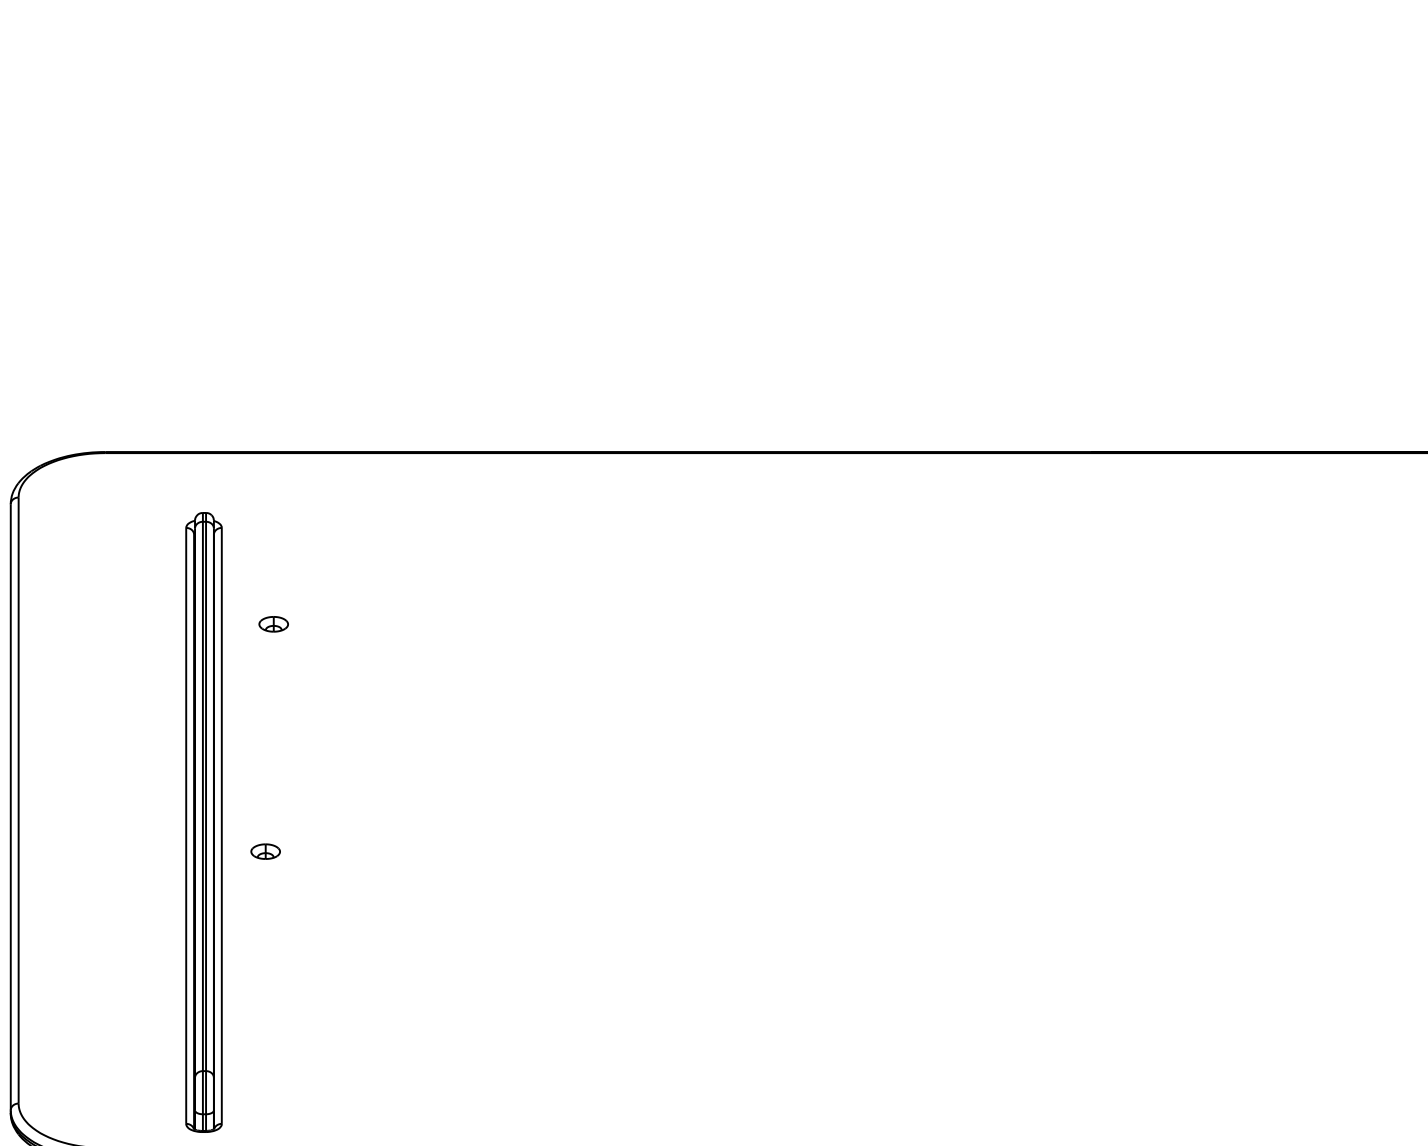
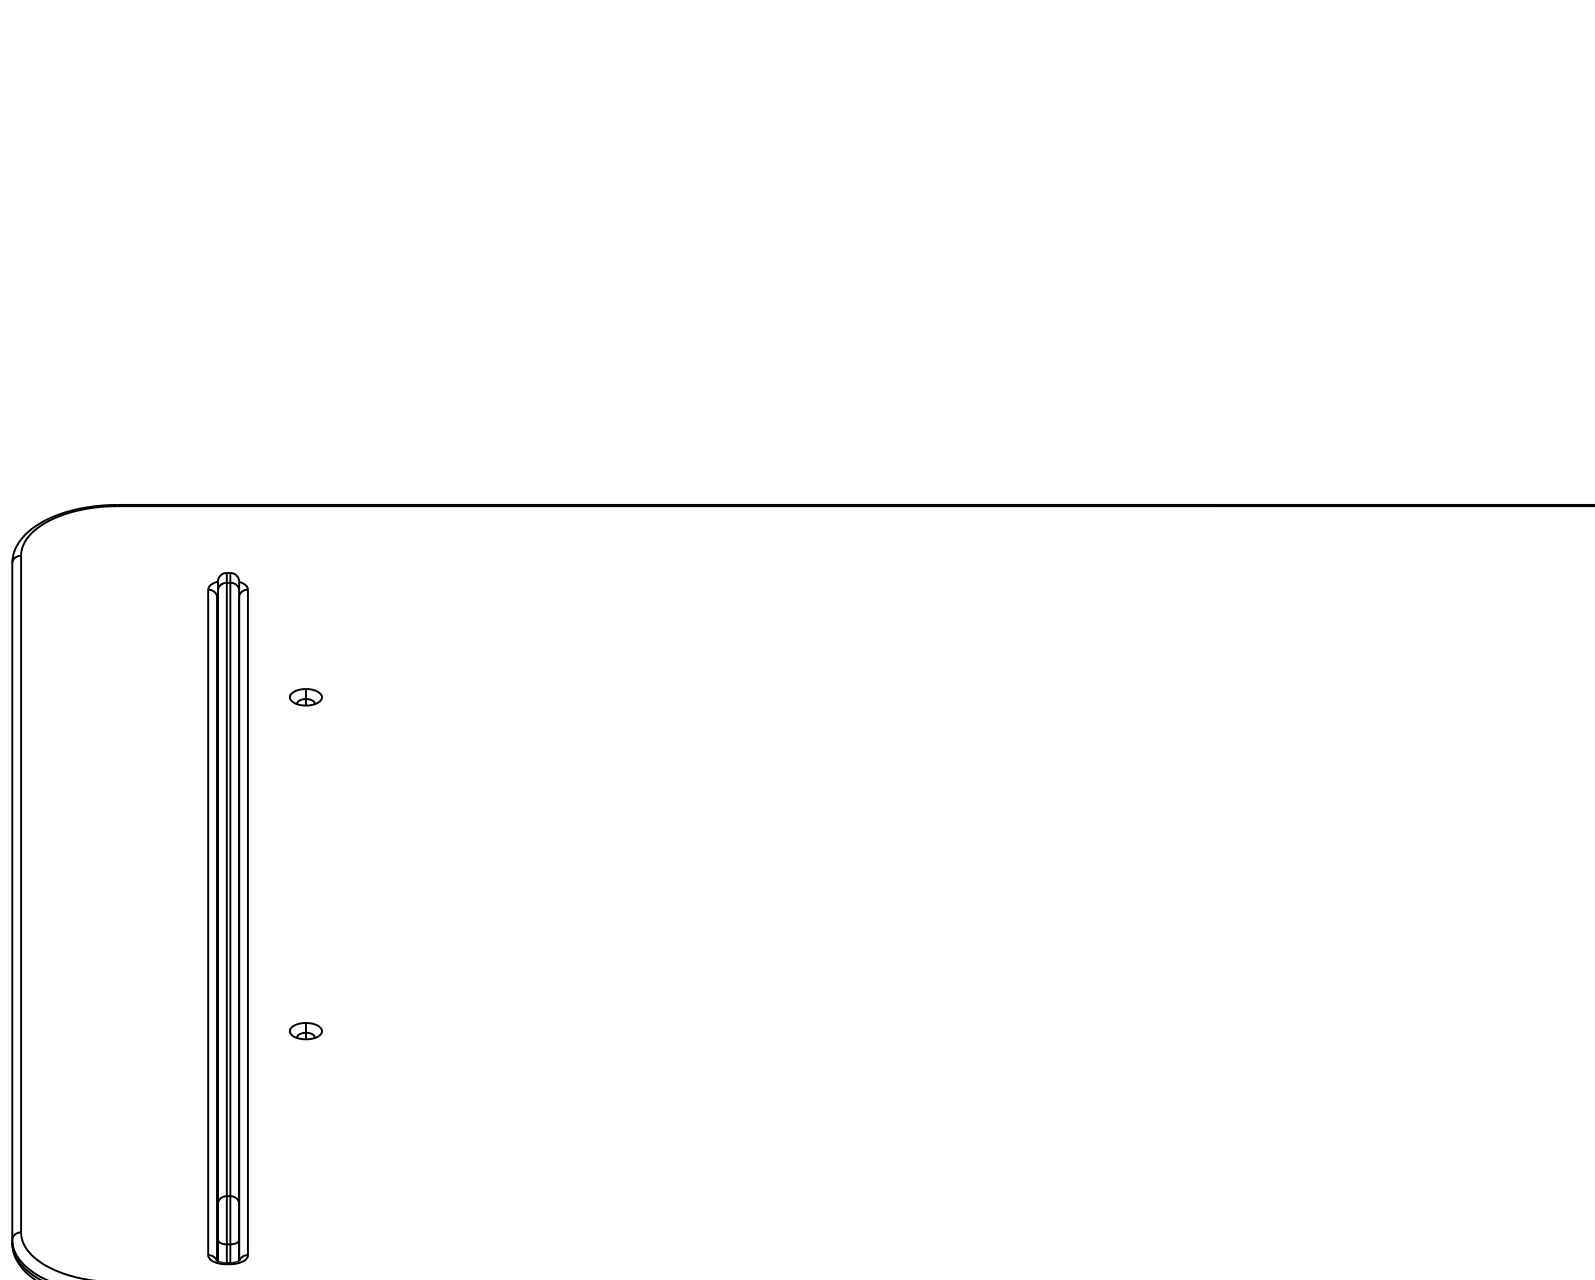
part: (265, 851) -> (305, 1031), moved

